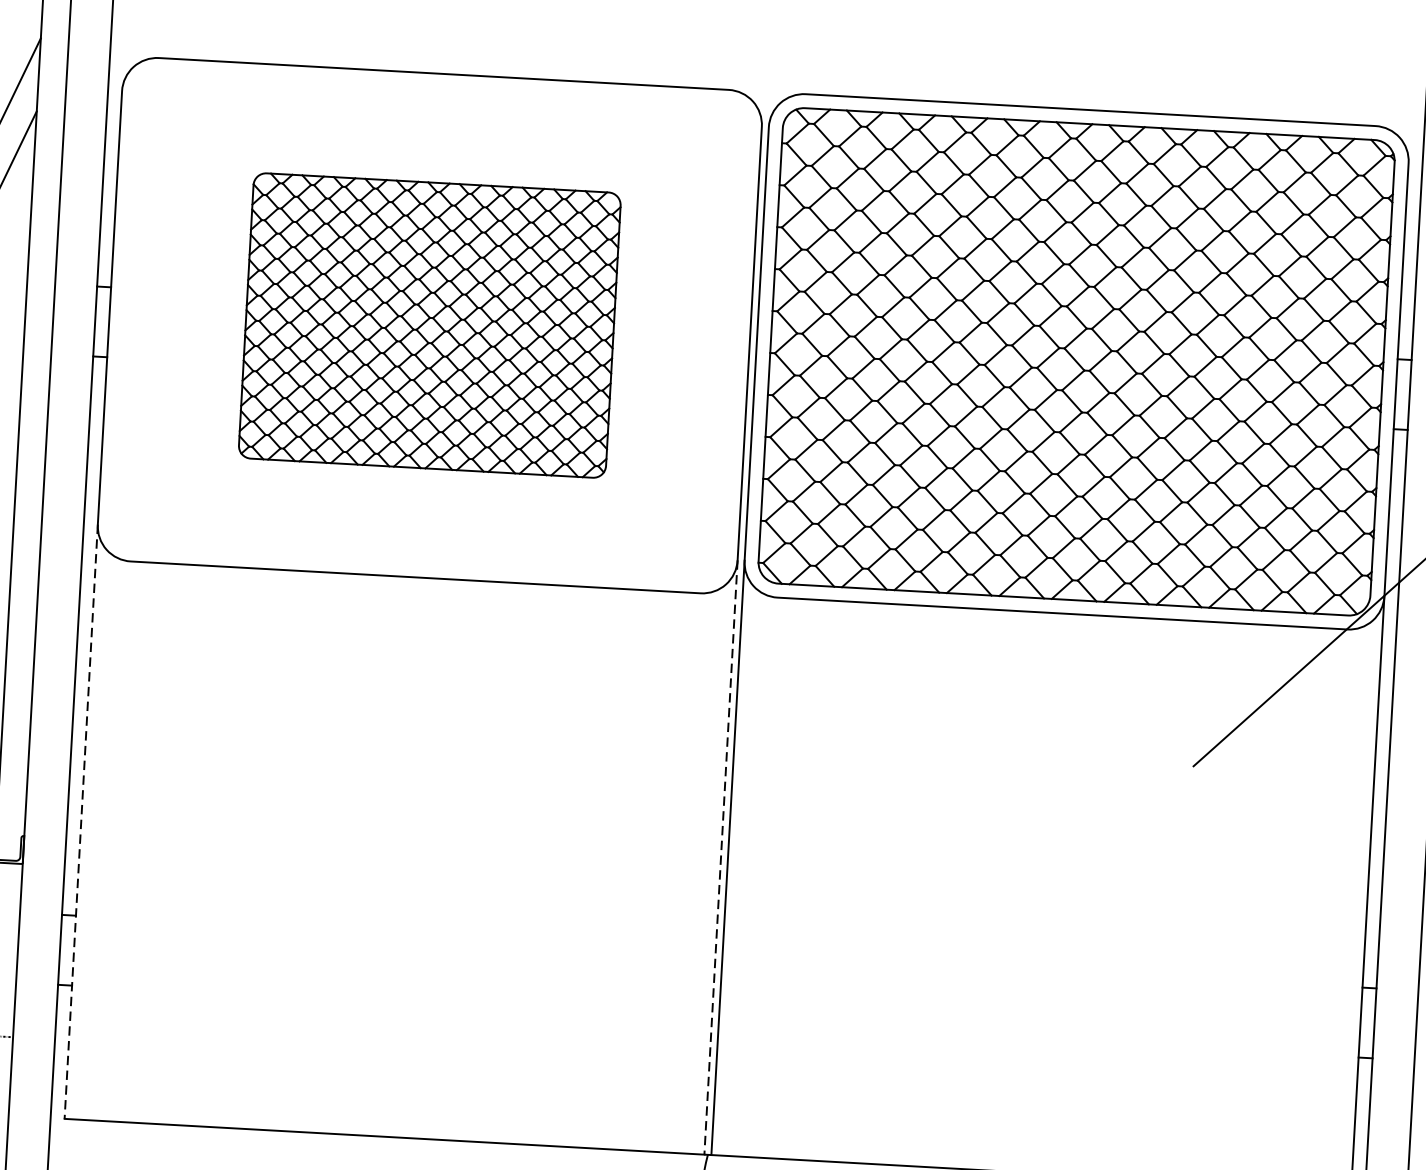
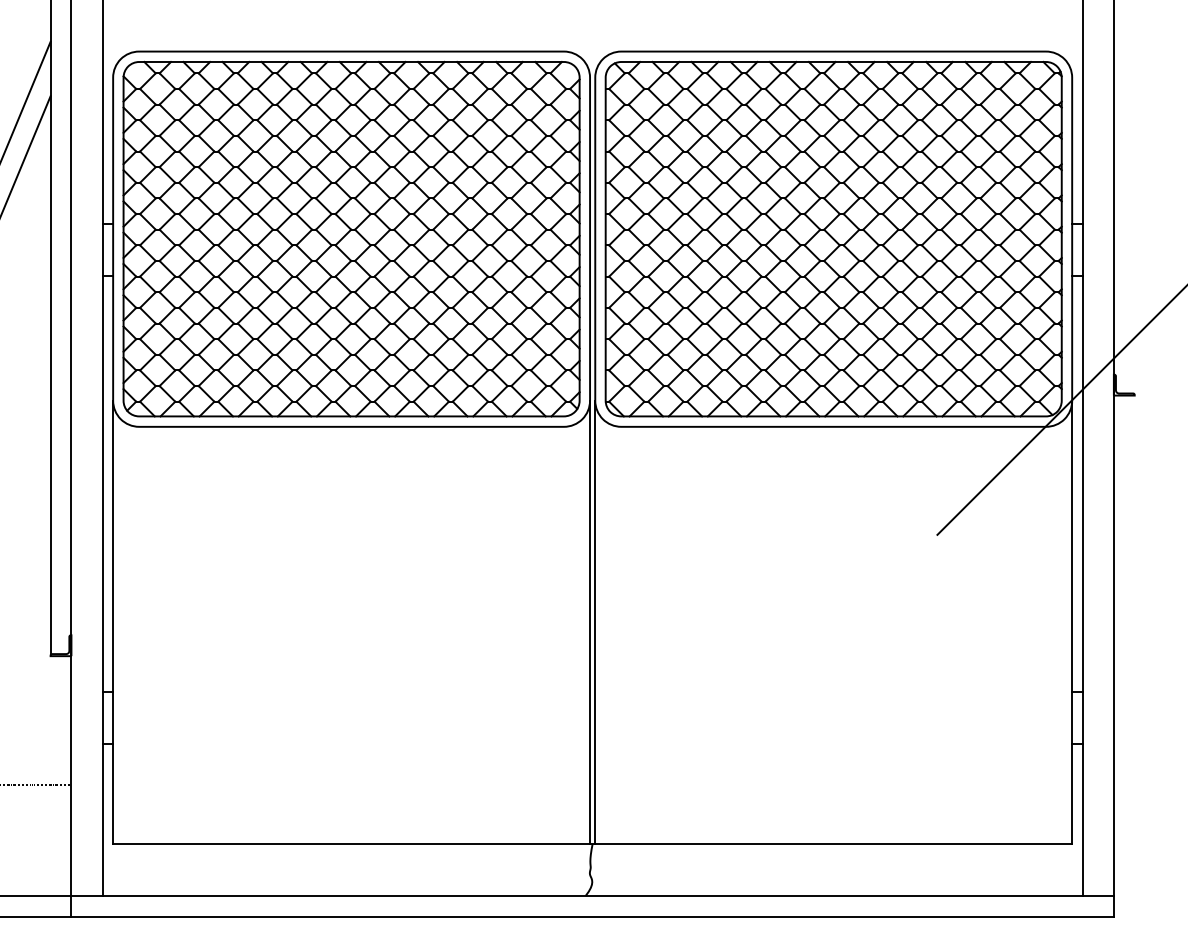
part: (429, 324) -> (351, 238), size x1.67
line: (81, 822) -> (113, 622), dashed -> solid
line: (721, 857) -> (590, 622), dashed -> solid

